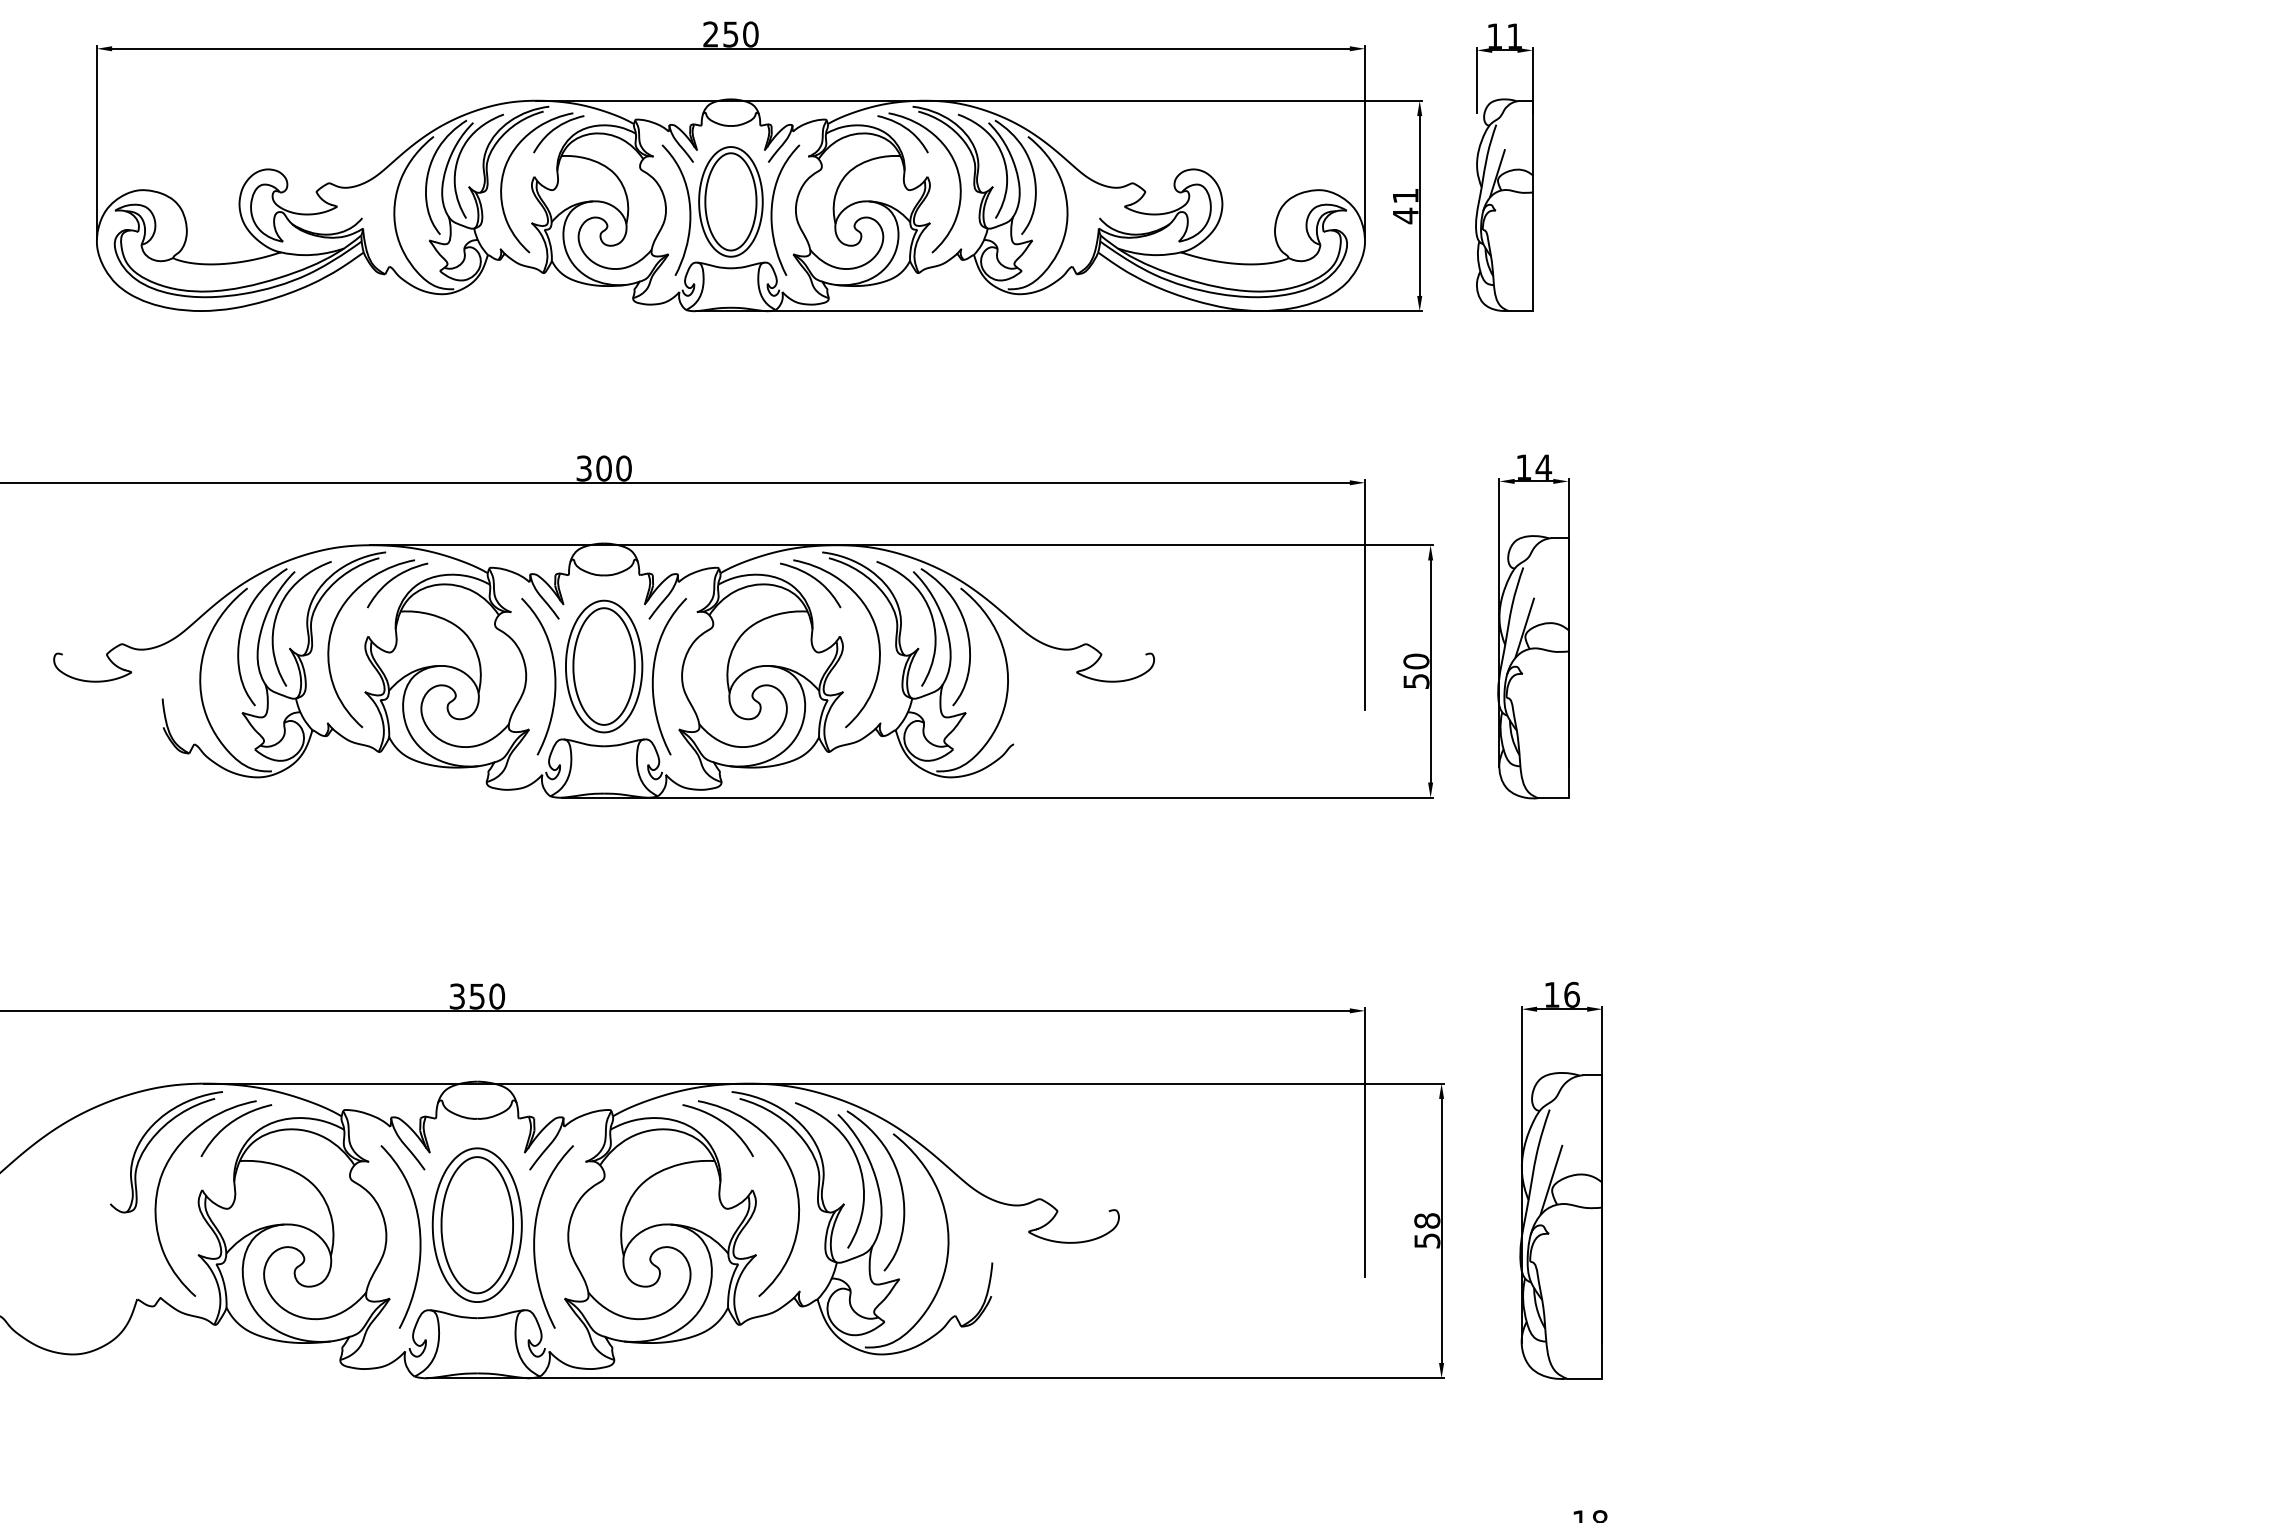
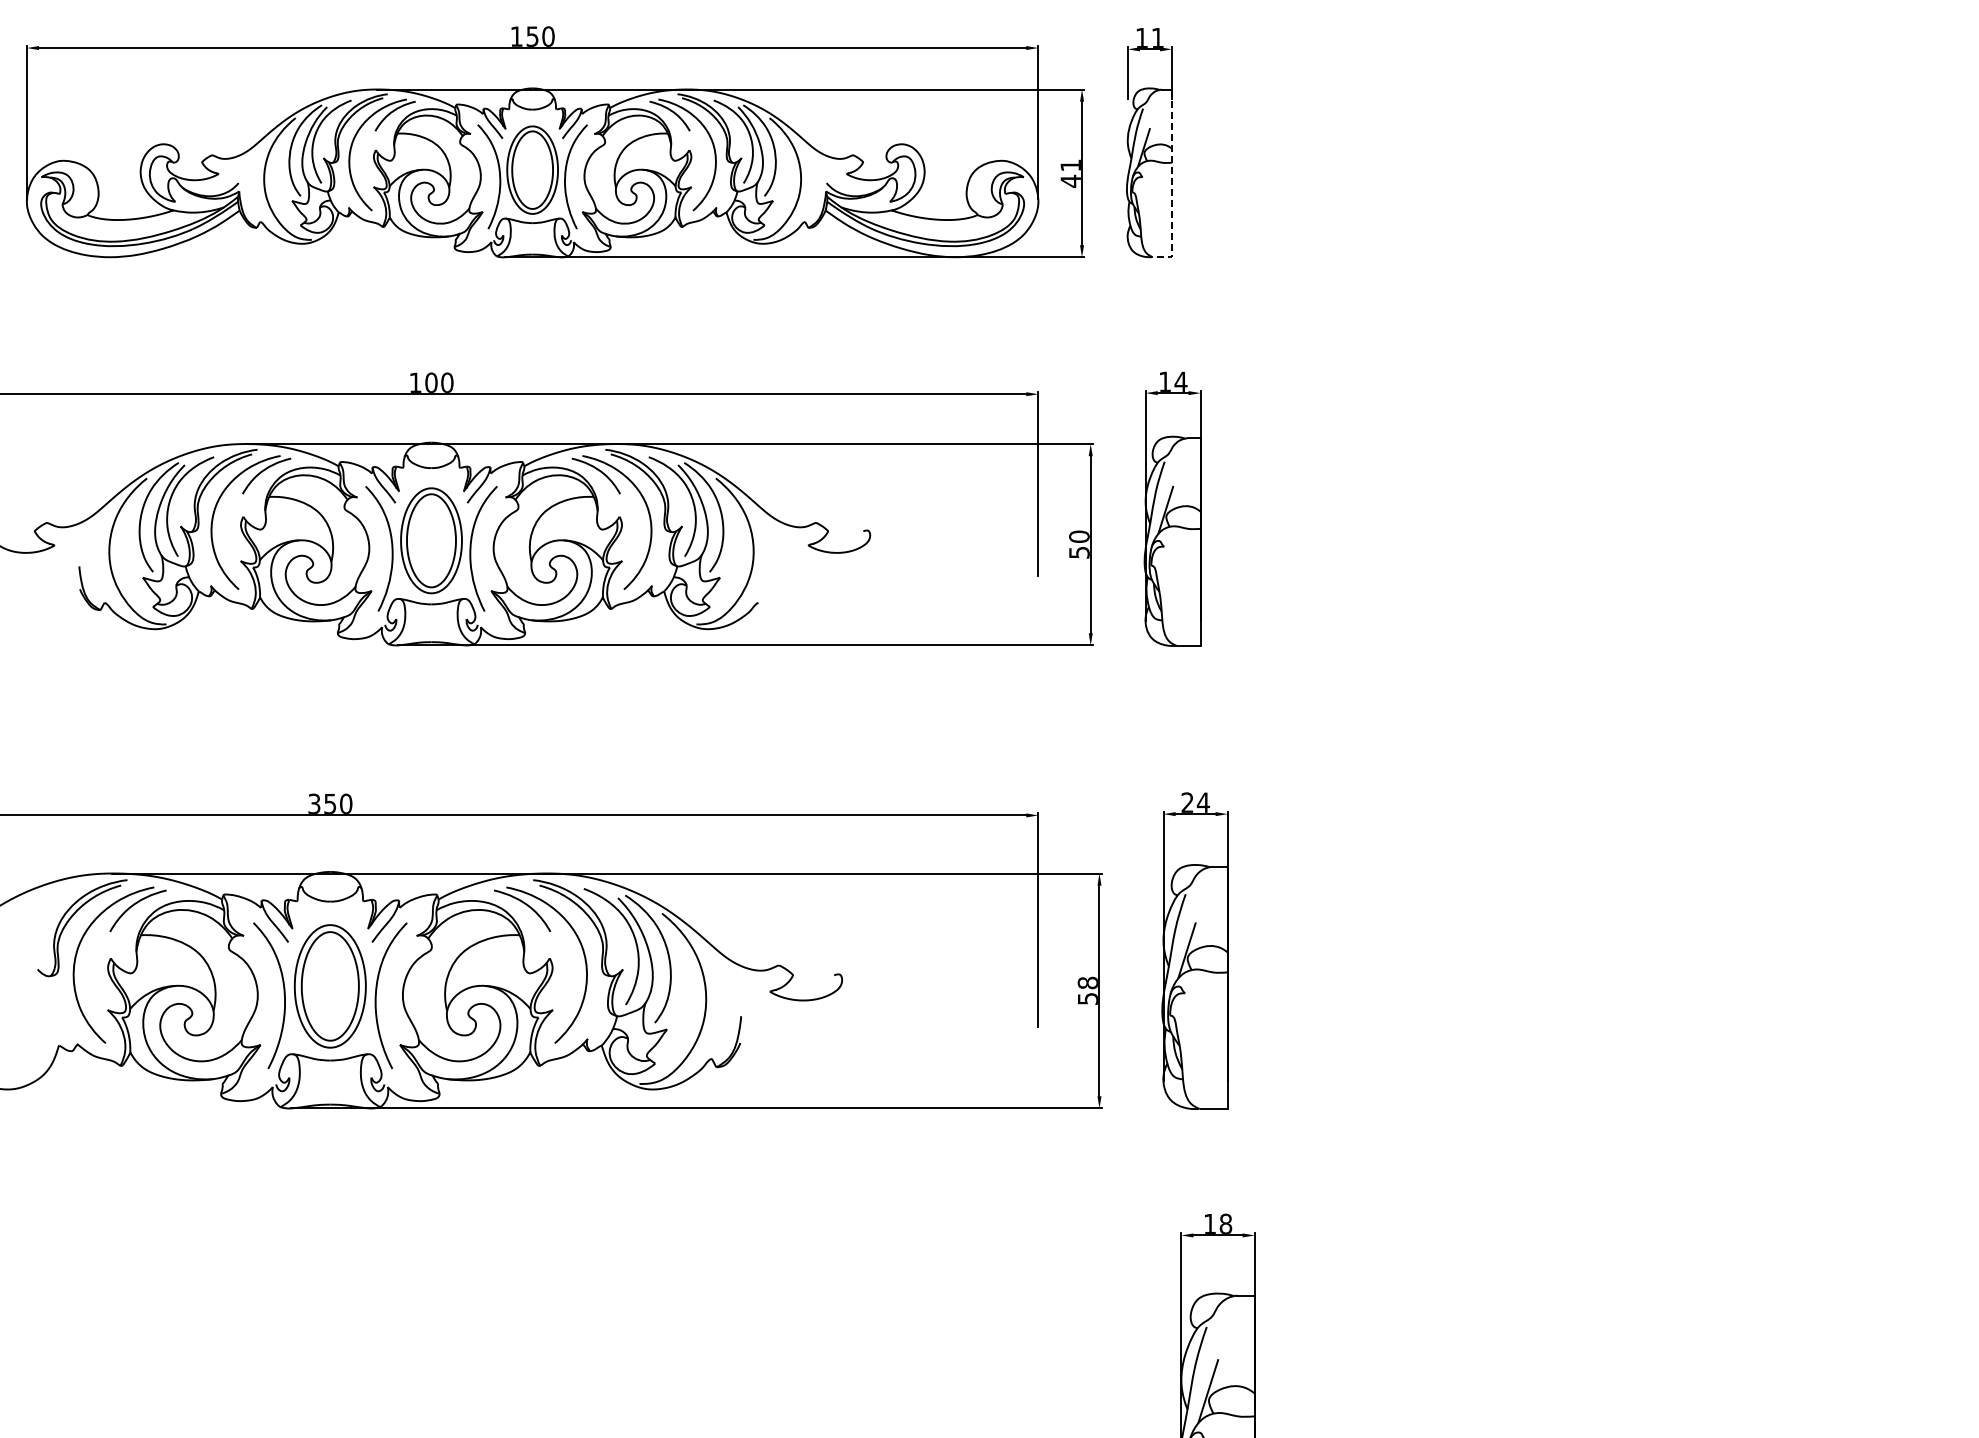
text: (710, 34) -> (516, 36), 250 -> 150
line: (1533, 219) -> (1172, 184), solid -> dashed
text: (584, 468) -> (415, 382), 300 -> 100
text: (1561, 994) -> (1195, 802), 16 -> 24

